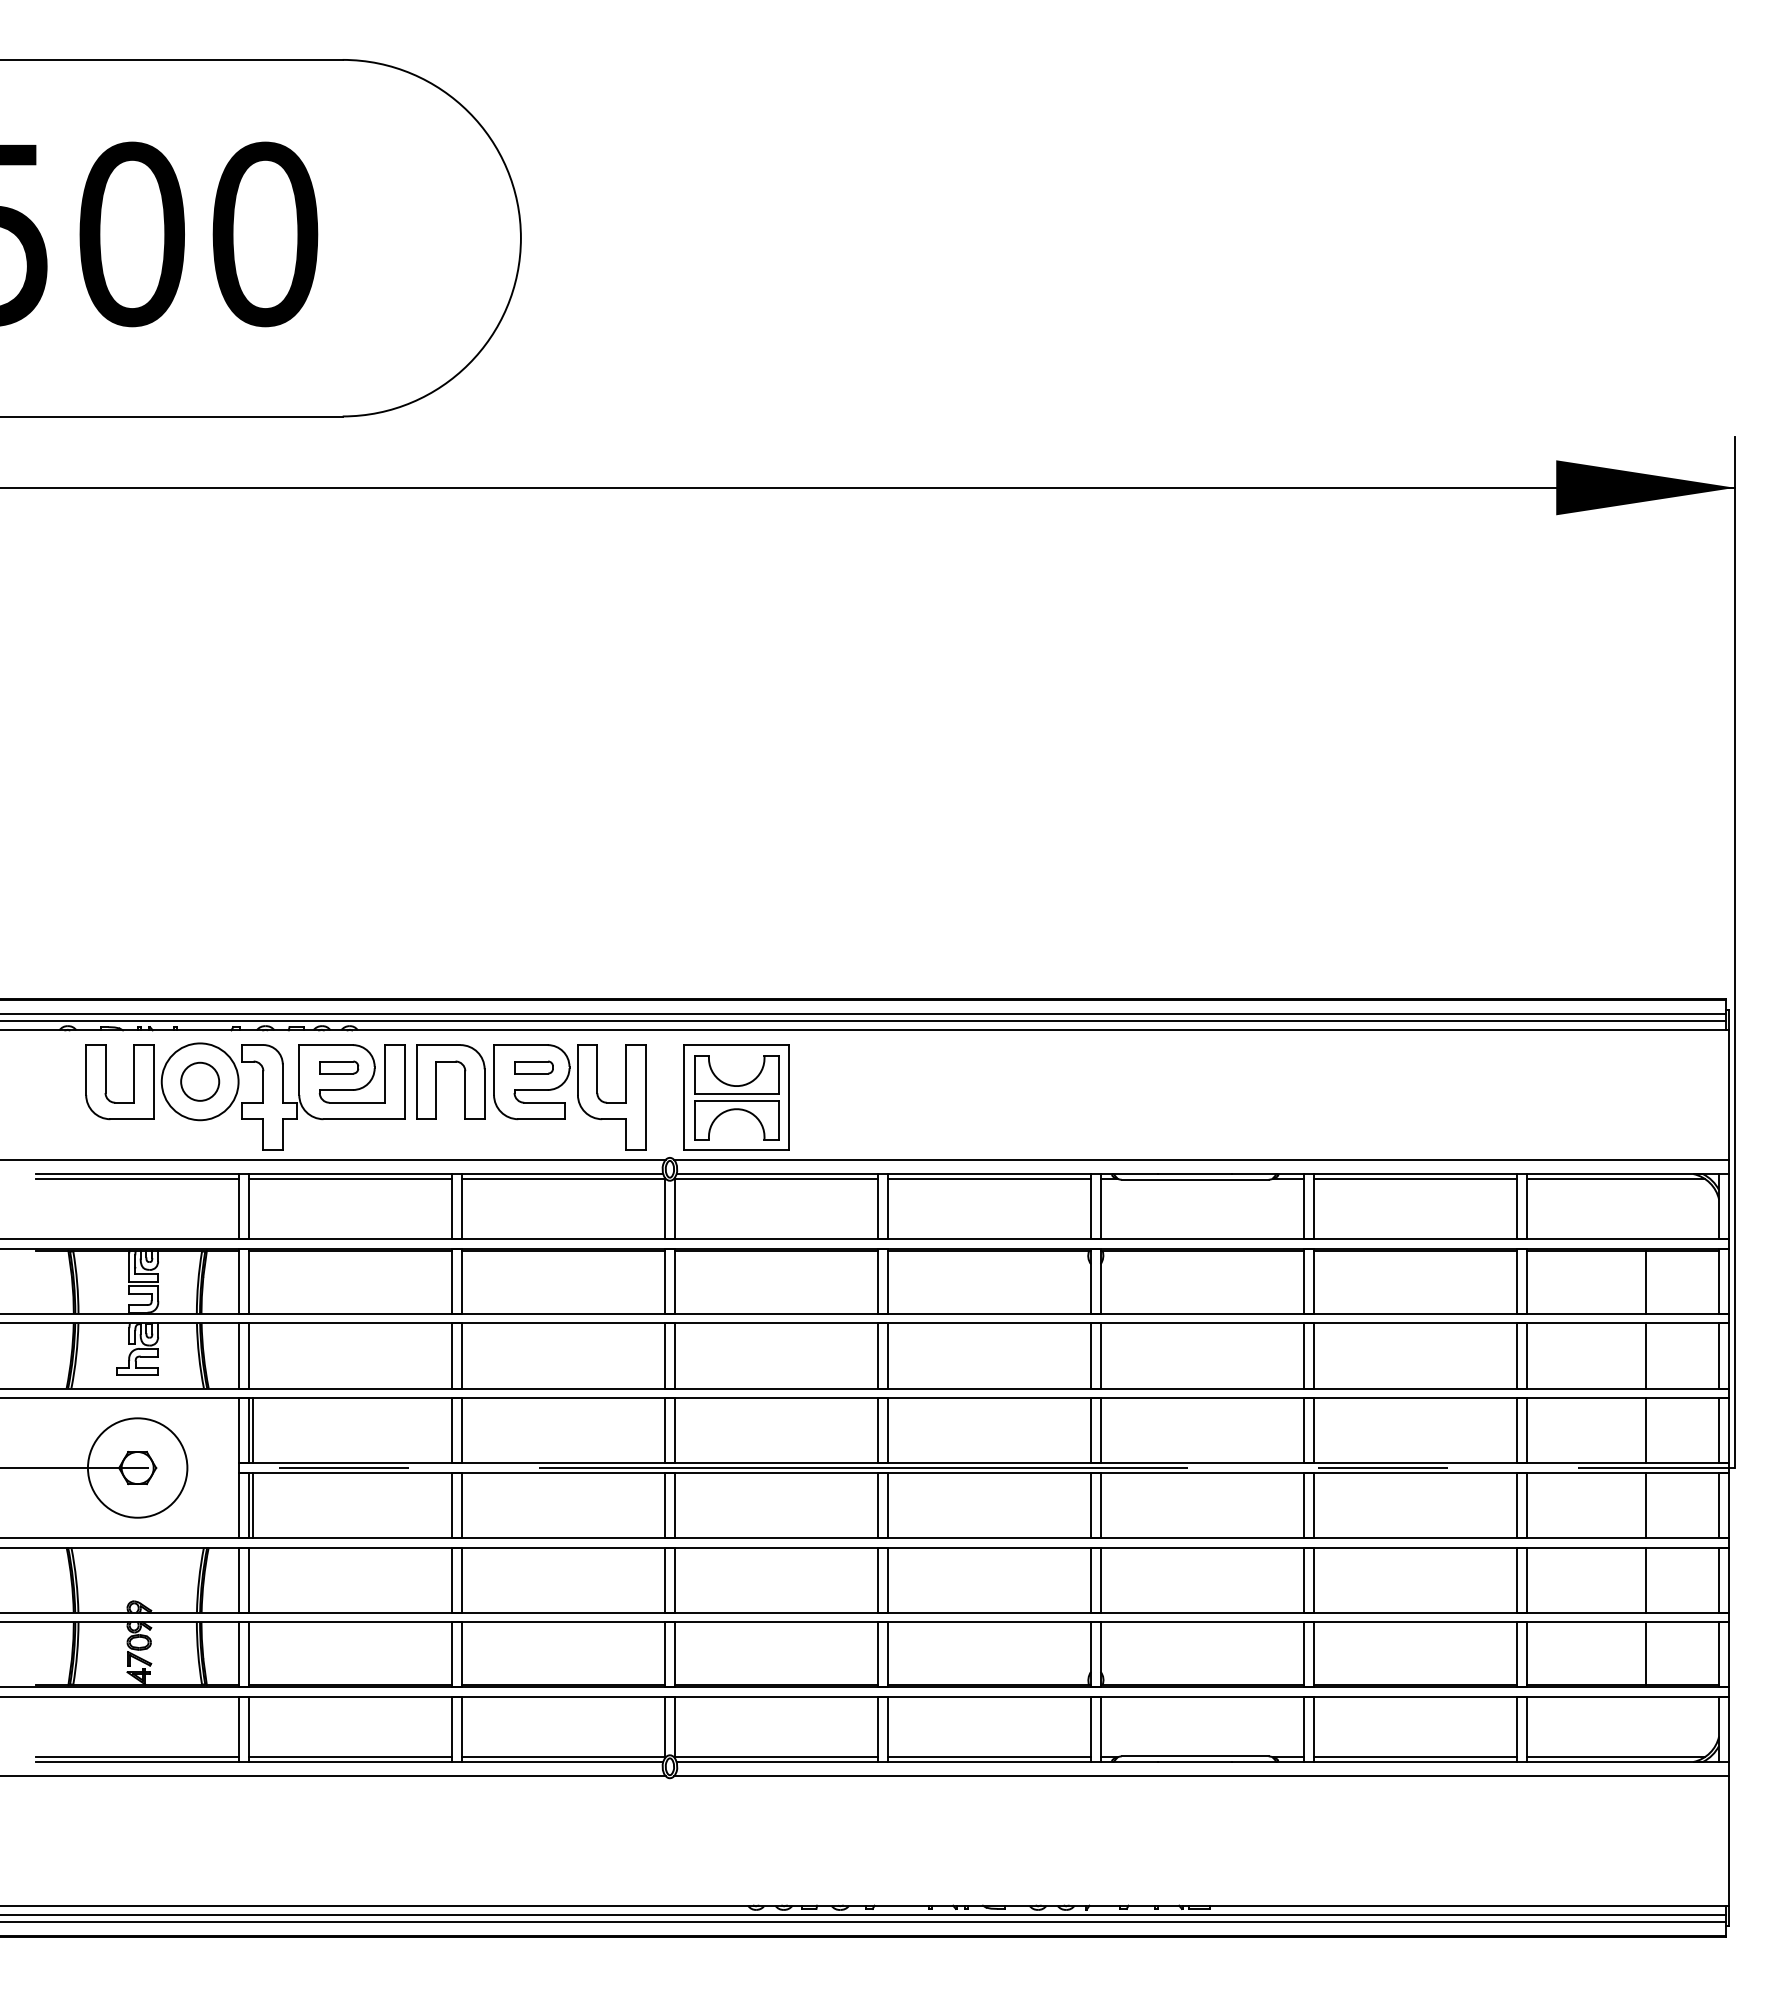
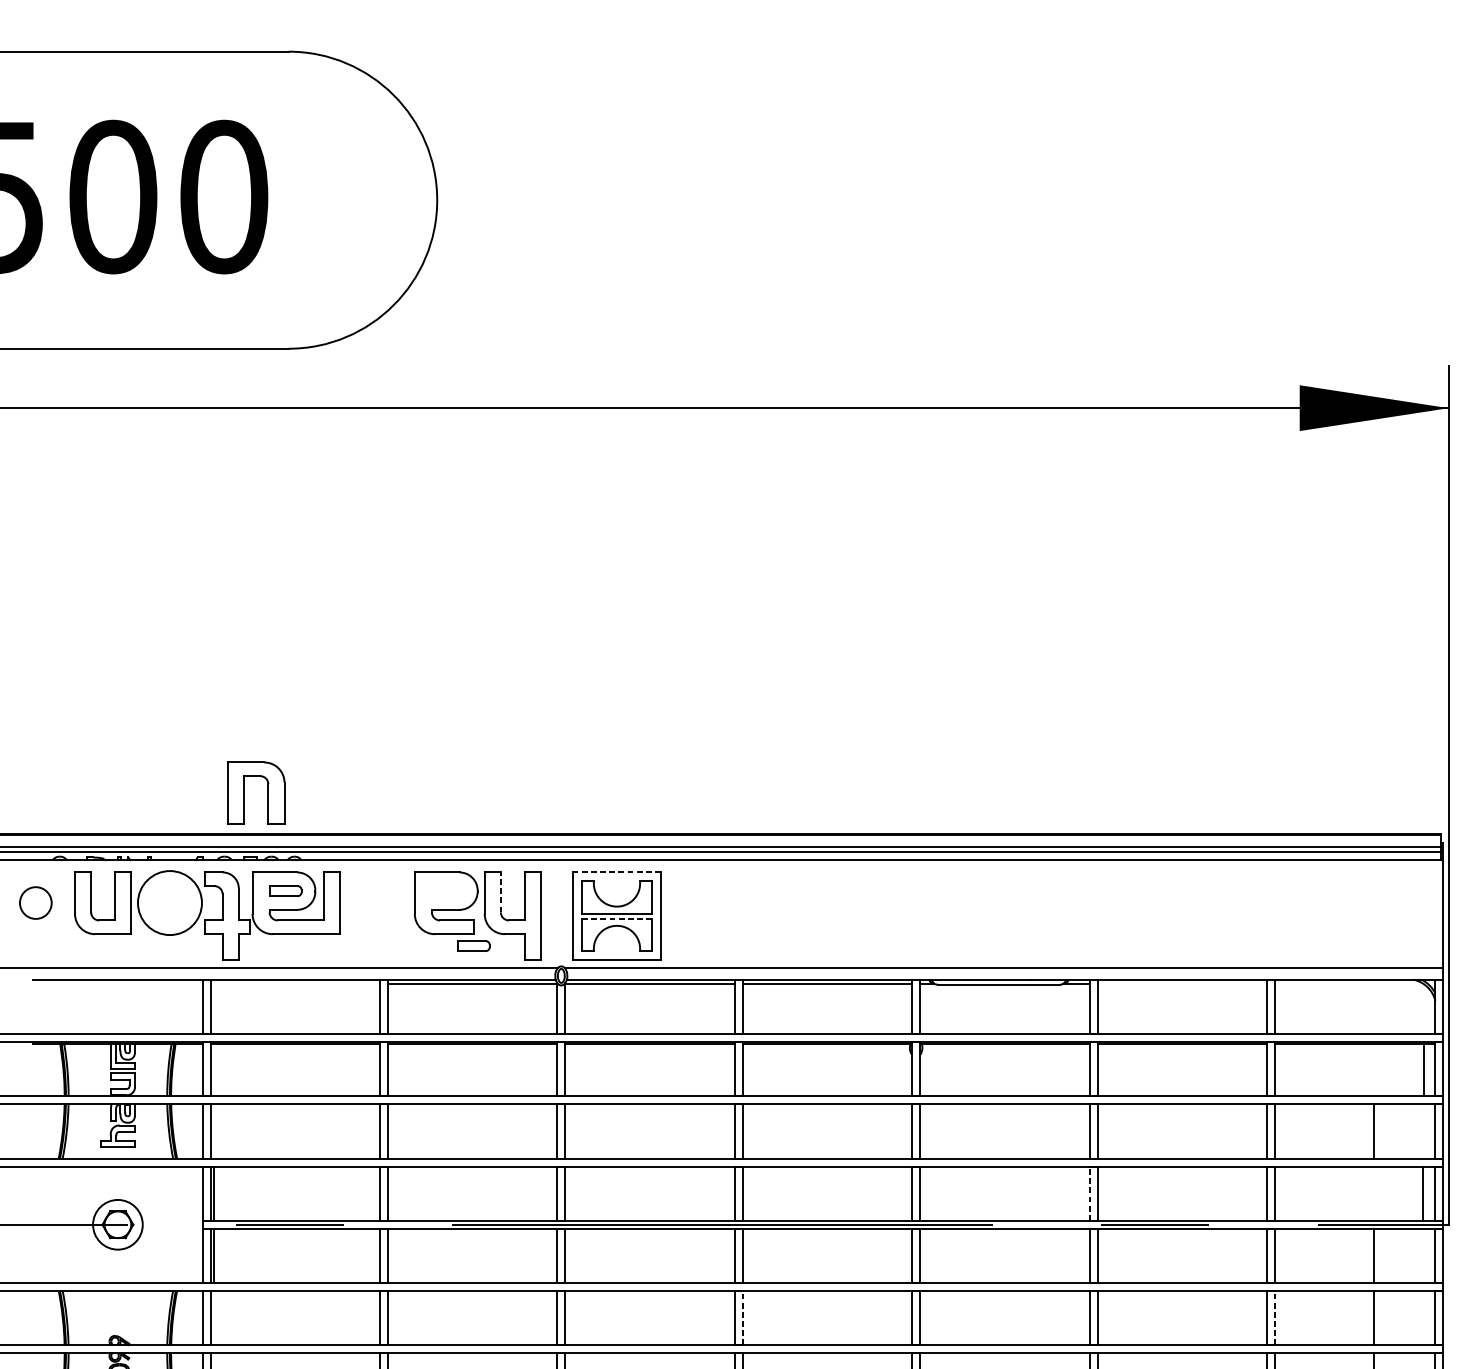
line: (736, 1045) -> (616, 872), solid -> dashed
part: (533, 1067) -> (473, 946), moved
line: (597, 1069) -> (500, 892), solid -> dashed
circle: (200, 1081) -> (36, 902), moved
part: (436, 1081) -> (244, 792), moved
line: (736, 1100) -> (616, 918), solid -> dashed
line: (137, 1178) -> (117, 983), removed
line: (350, 1178) -> (295, 983), removed
line: (1415, 1178) -> (1182, 983), removed
line: (1615, 1178) -> (1349, 983), removed
line: (1645, 1281) -> (1424, 1069), moved
line: (1304, 1430) -> (1090, 1193), solid -> dashed
line: (1645, 1430) -> (1422, 1193), moved
circle: (137, 1467) -> (117, 1224), size x0.6
line: (887, 1580) -> (742, 1318), solid -> dashed
line: (1526, 1580) -> (1274, 1318), solid -> dashed

